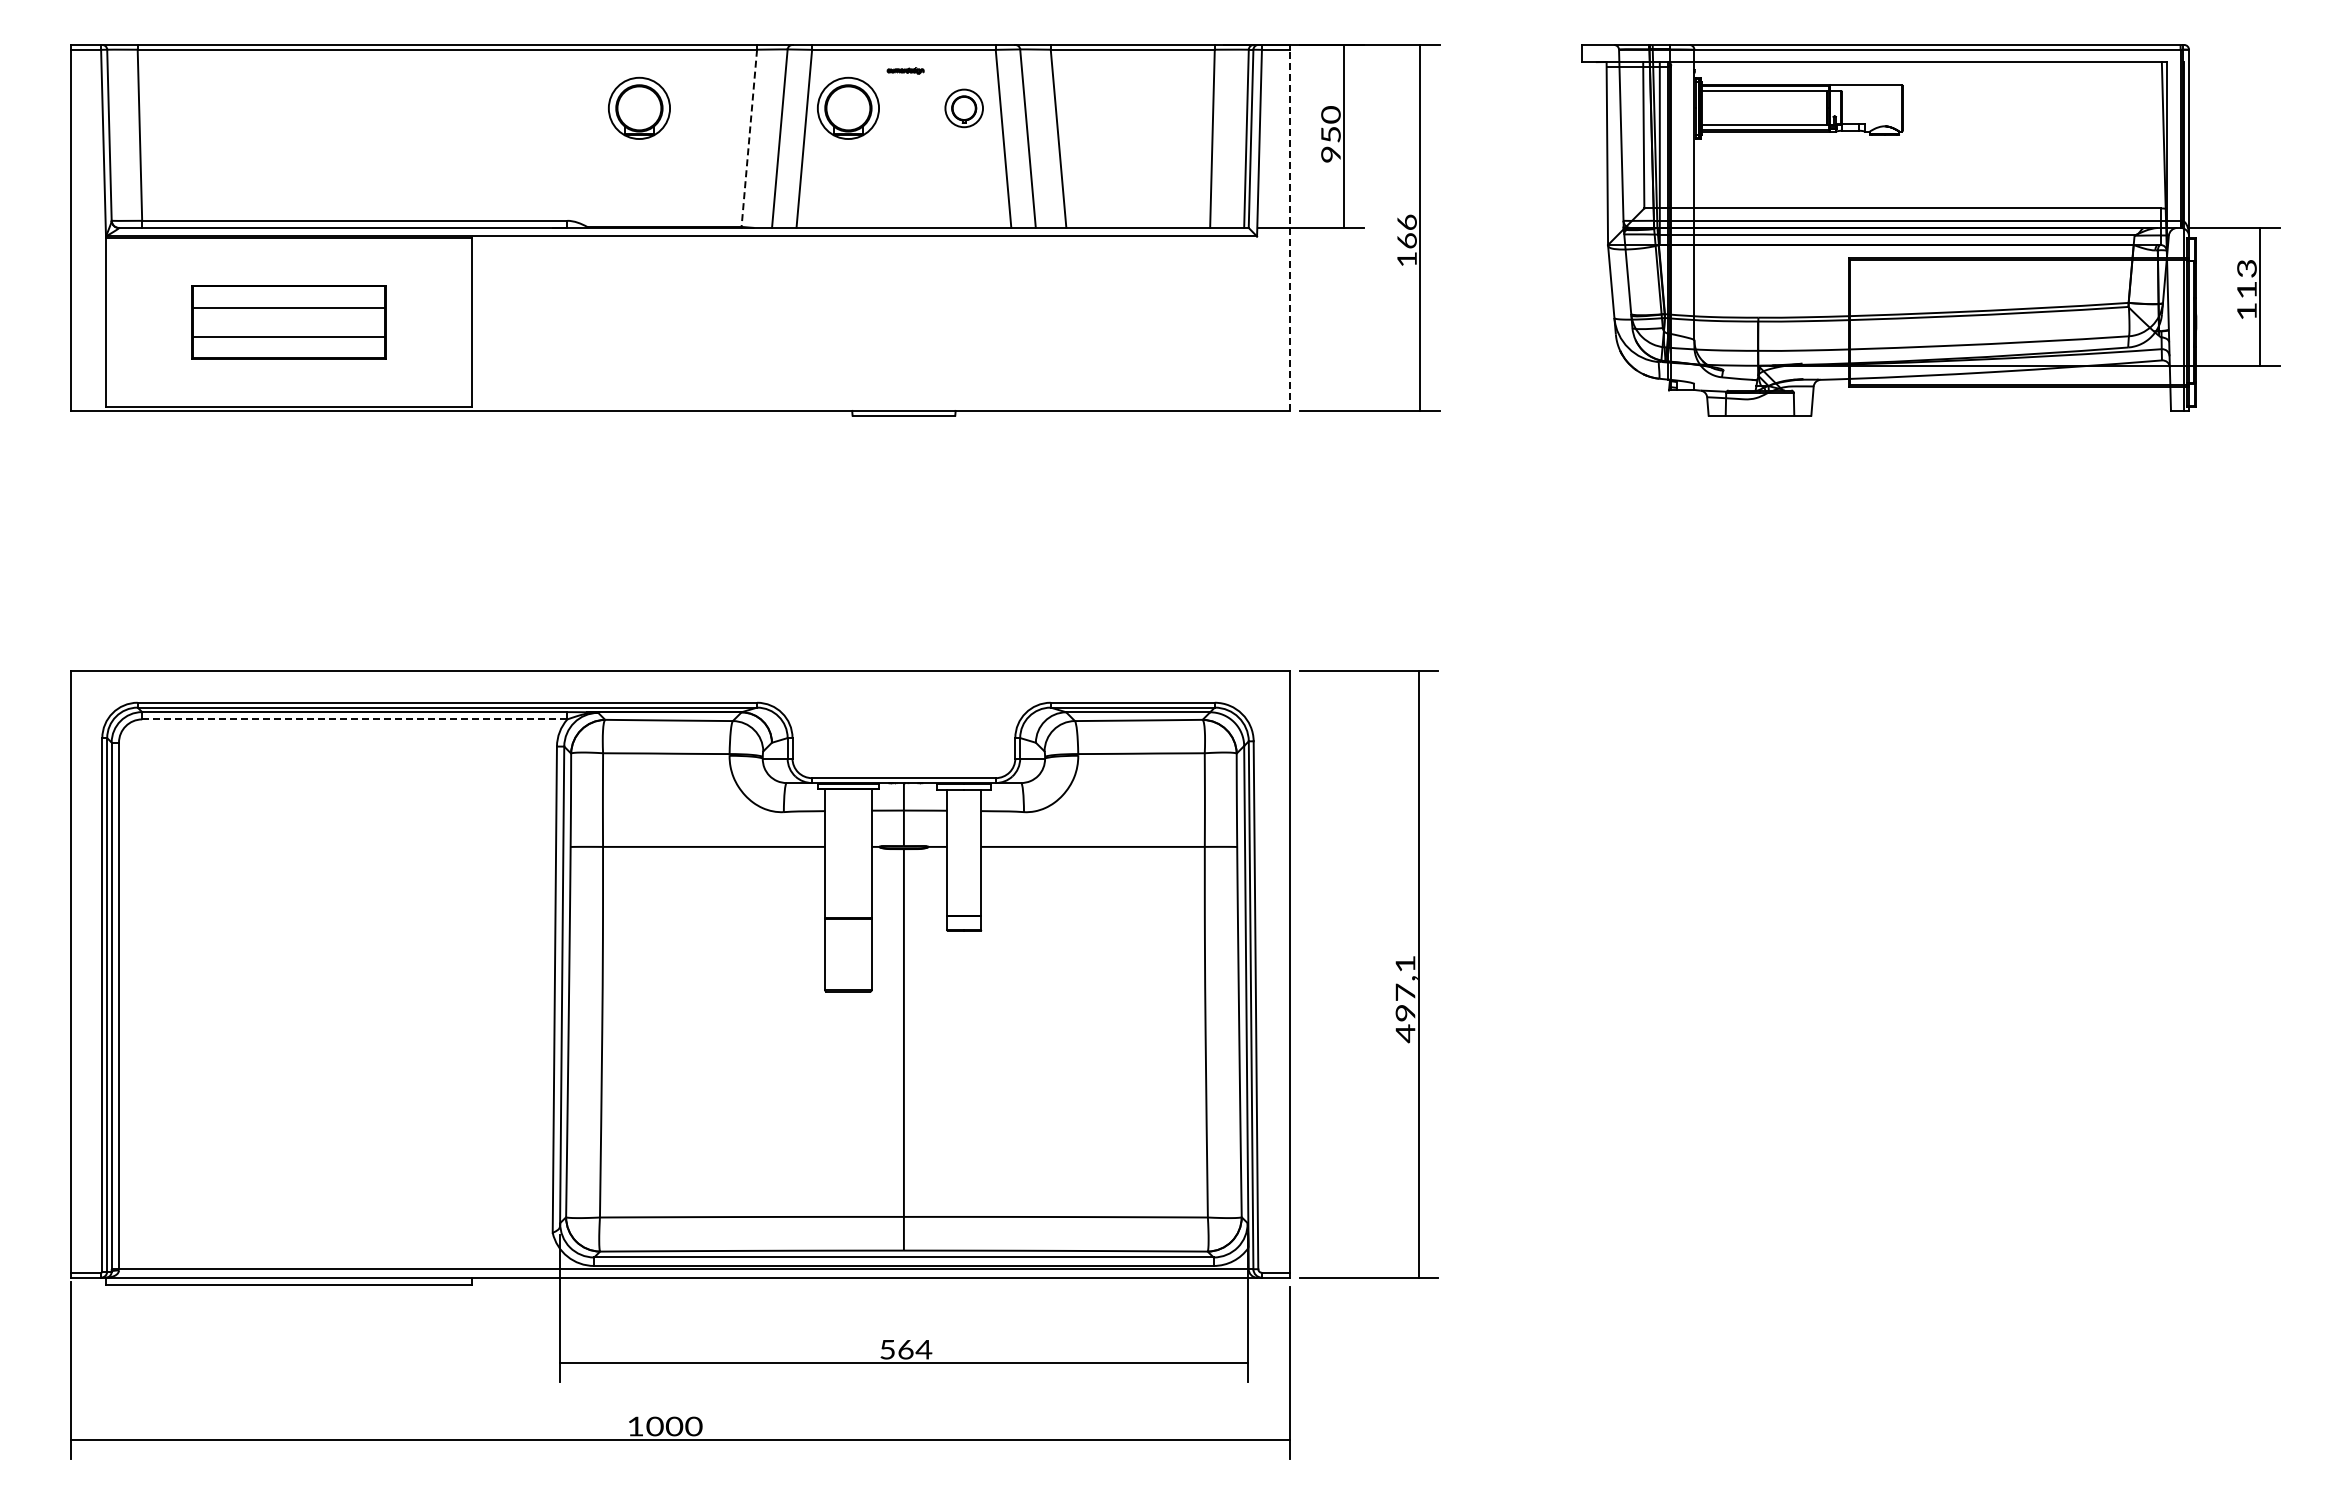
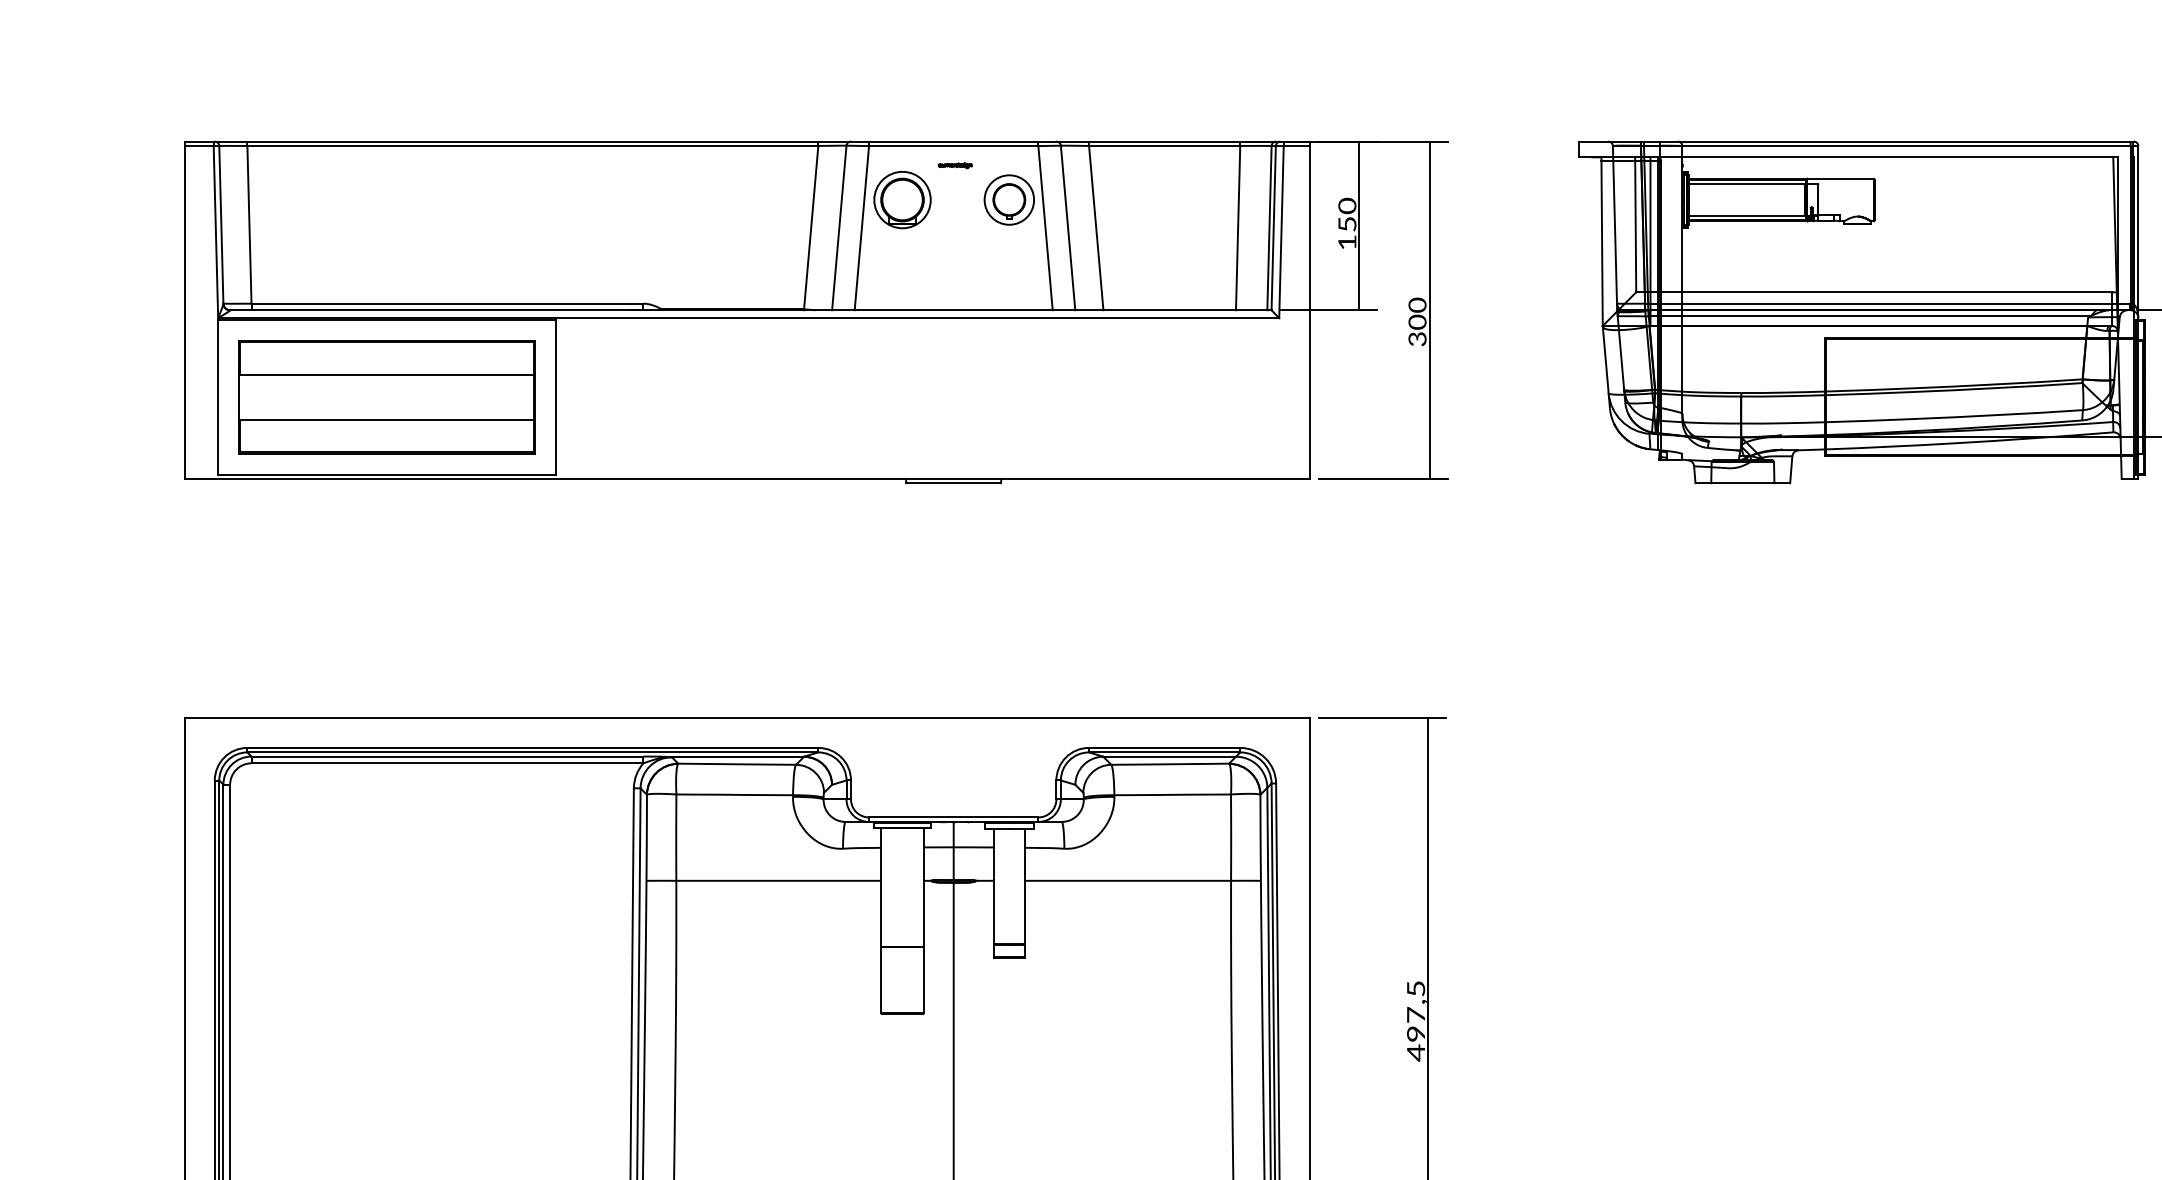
part: (639, 107) -> (709, 199), removed
part: (963, 108) -> (1008, 200), size x1.43
line: (749, 138) -> (811, 227), dashed -> solid
text: (1330, 154) -> (1346, 242), 950 -> 150
line: (1290, 230) -> (1310, 312), dashed -> solid
text: (1406, 240) -> (1416, 321), 166 -> 300
part: (288, 321) -> (386, 396), size x1.67
line: (354, 719) -> (447, 763), dashed -> solid
text: (1405, 963) -> (1416, 988), 497,1 -> 497,5

